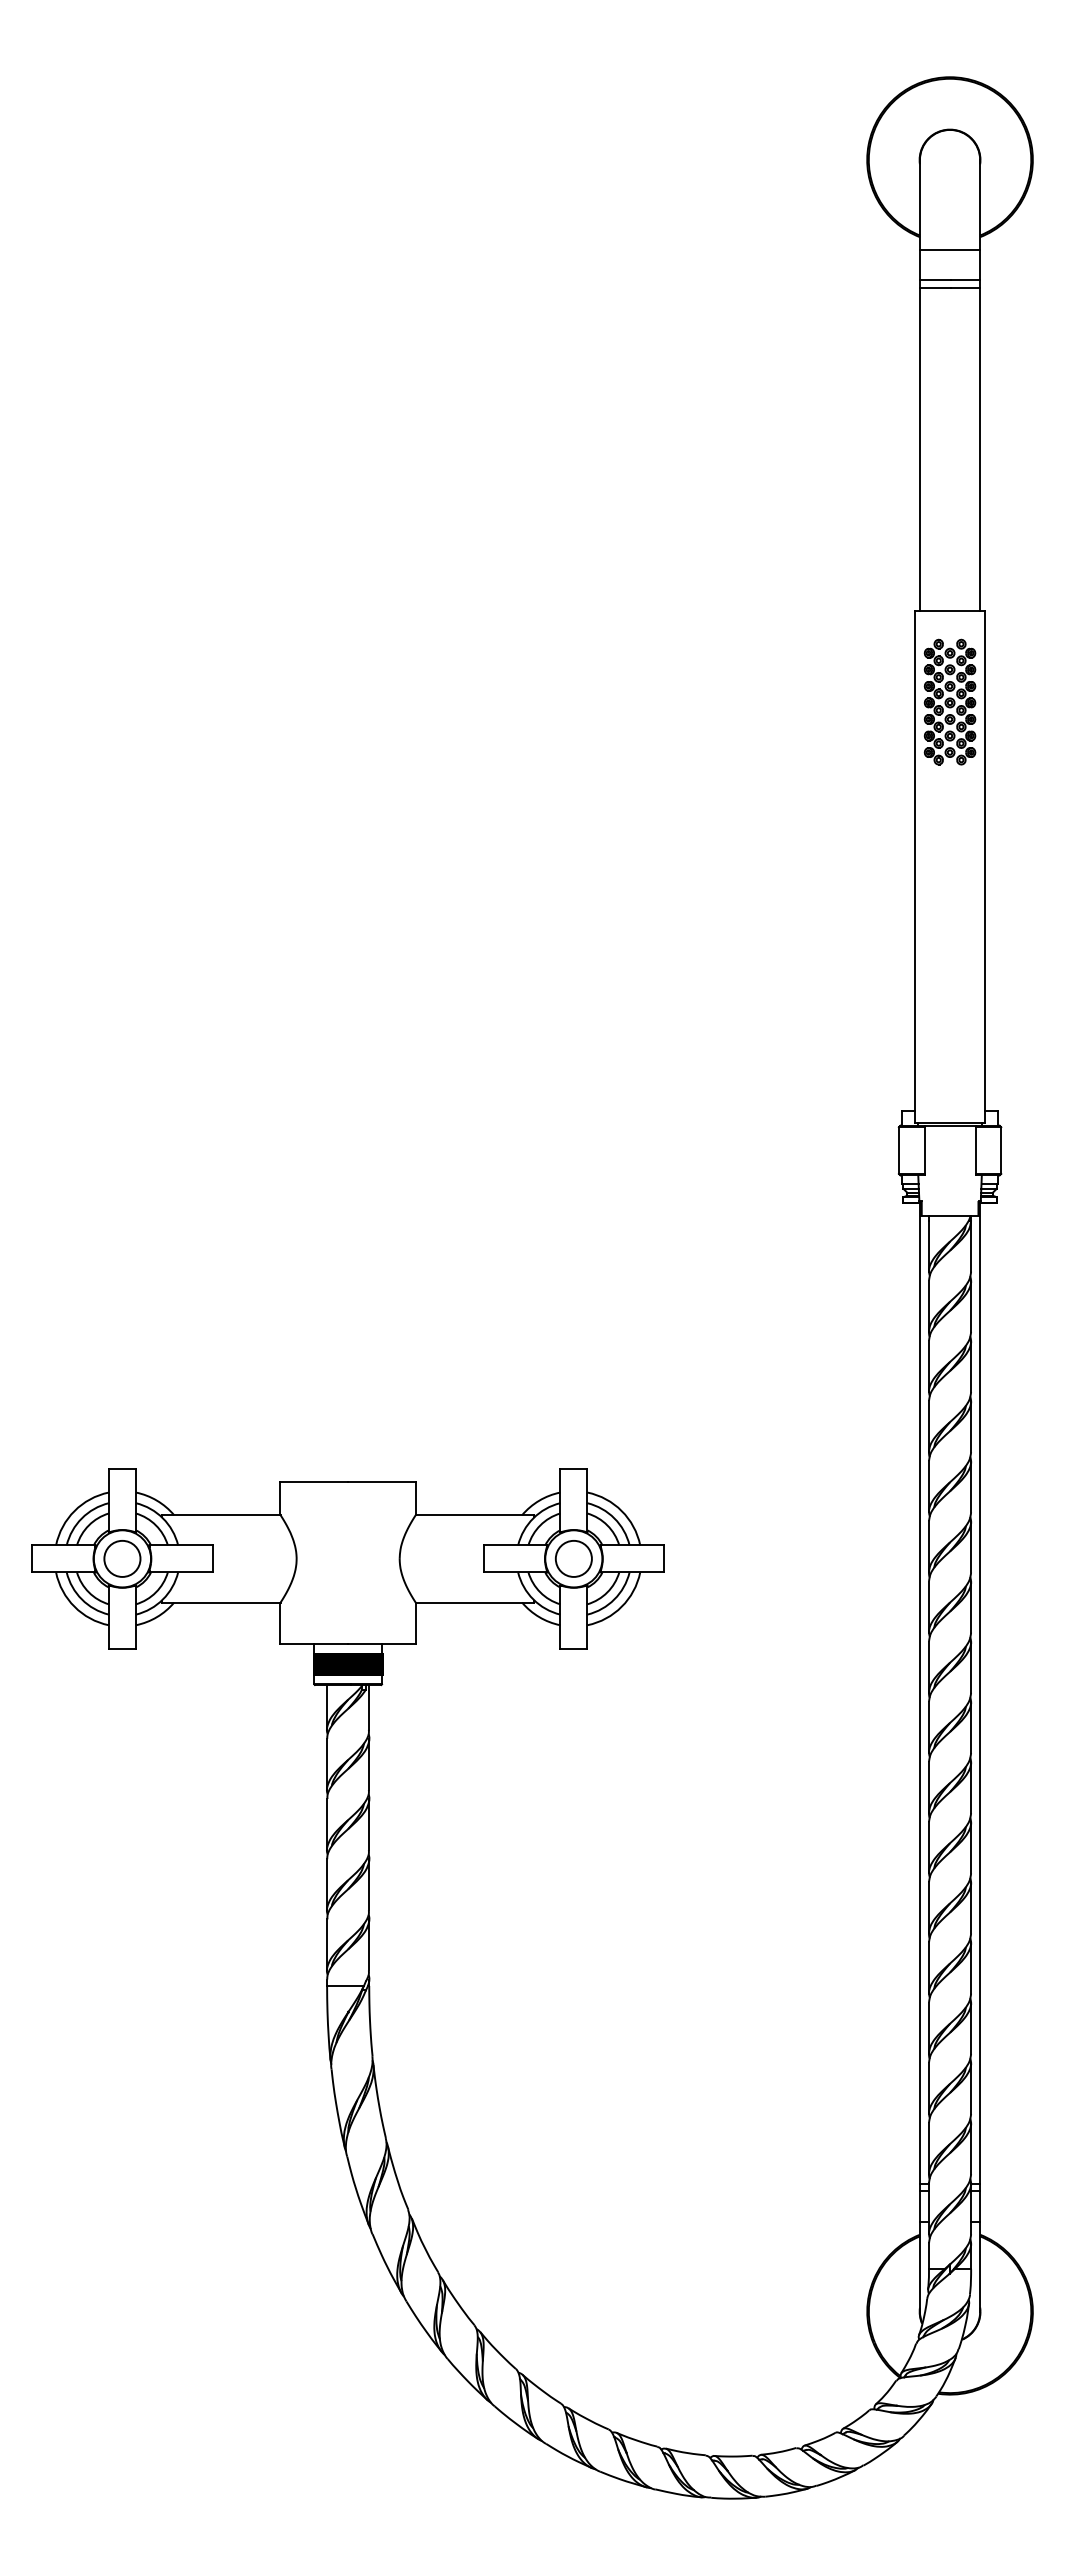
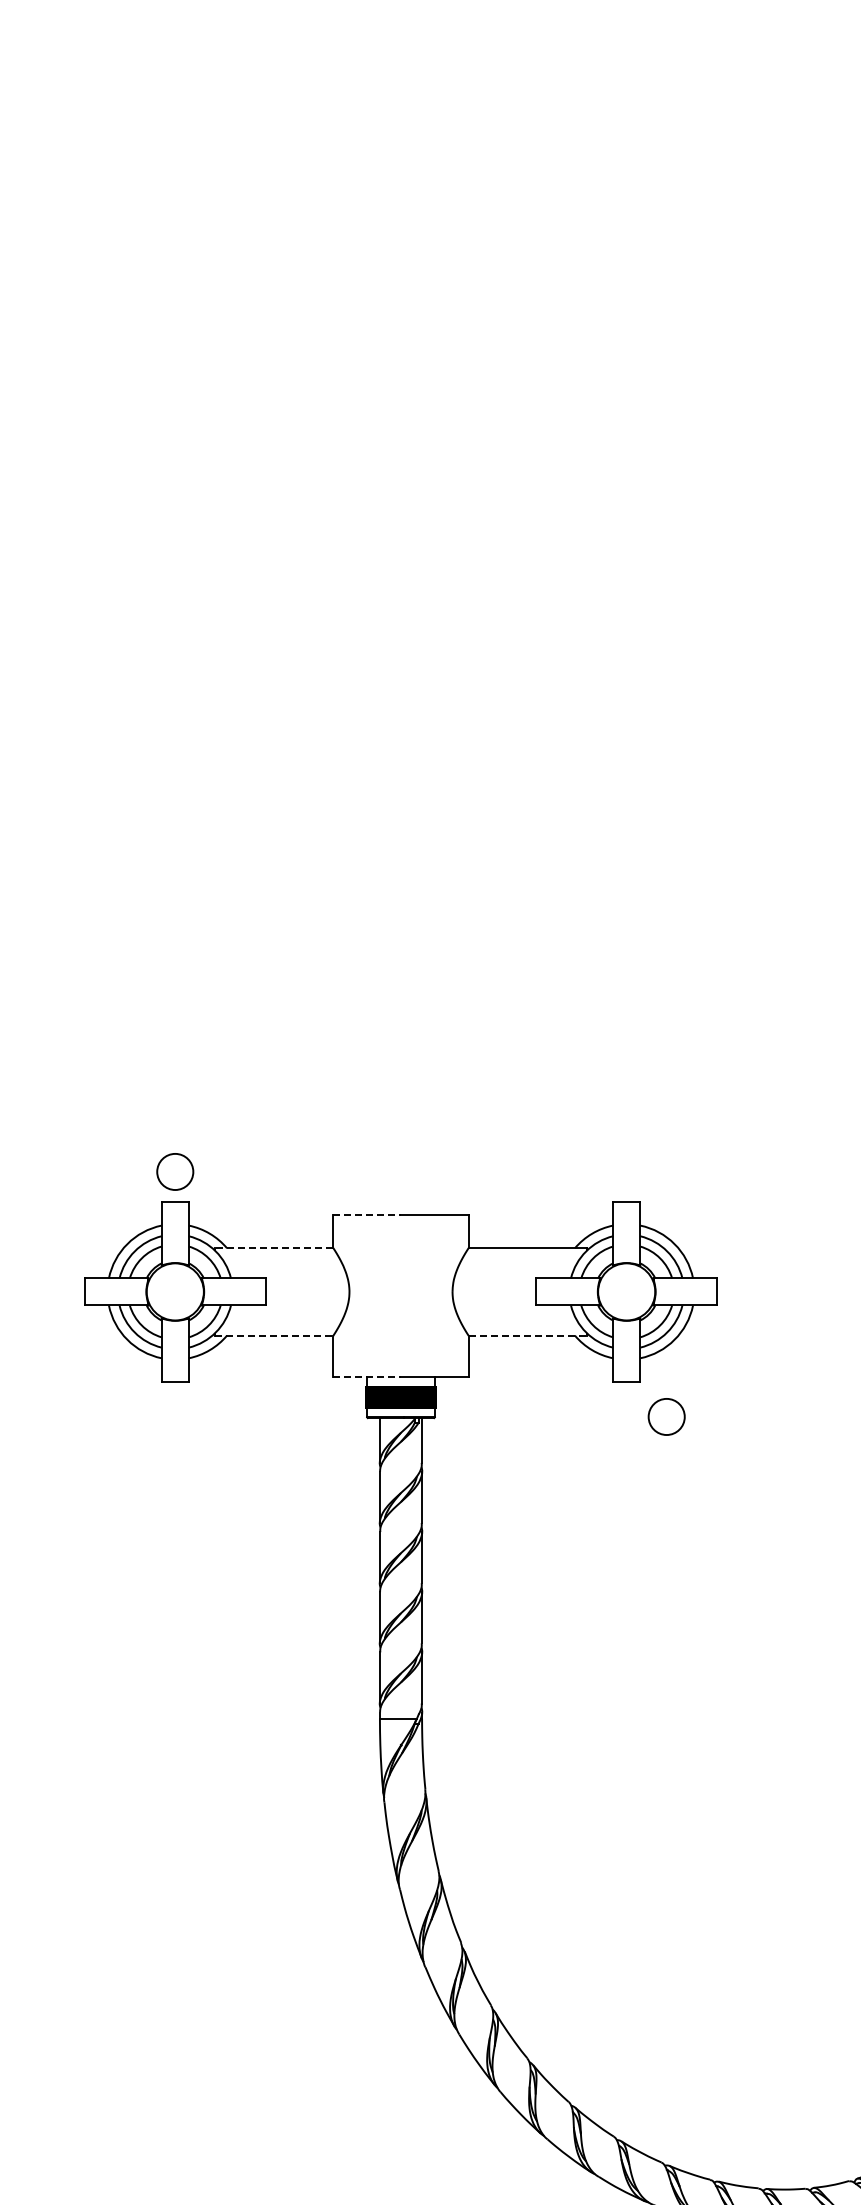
line: (314, 1481) -> (367, 1214), solid -> dashed
line: (220, 1515) -> (273, 1248), solid -> dashed
circle: (122, 1558) -> (175, 1171), moved
circle: (573, 1558) -> (666, 1416), moved
line: (221, 1602) -> (274, 1335), solid -> dashed
line: (475, 1602) -> (528, 1335), solid -> dashed
line: (314, 1644) -> (367, 1377), solid -> dashed

